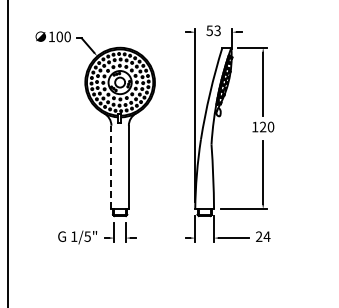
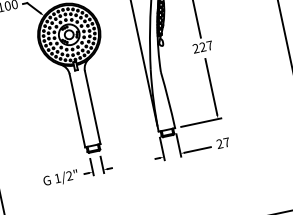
text: (263, 126) -> (203, 46), 120 -> 227
line: (111, 167) -> (77, 110), dashed -> solid
text: (87, 236) -> (69, 175), 1/5" -> 1/2"
text: (266, 236) -> (226, 142), 24 -> 27

